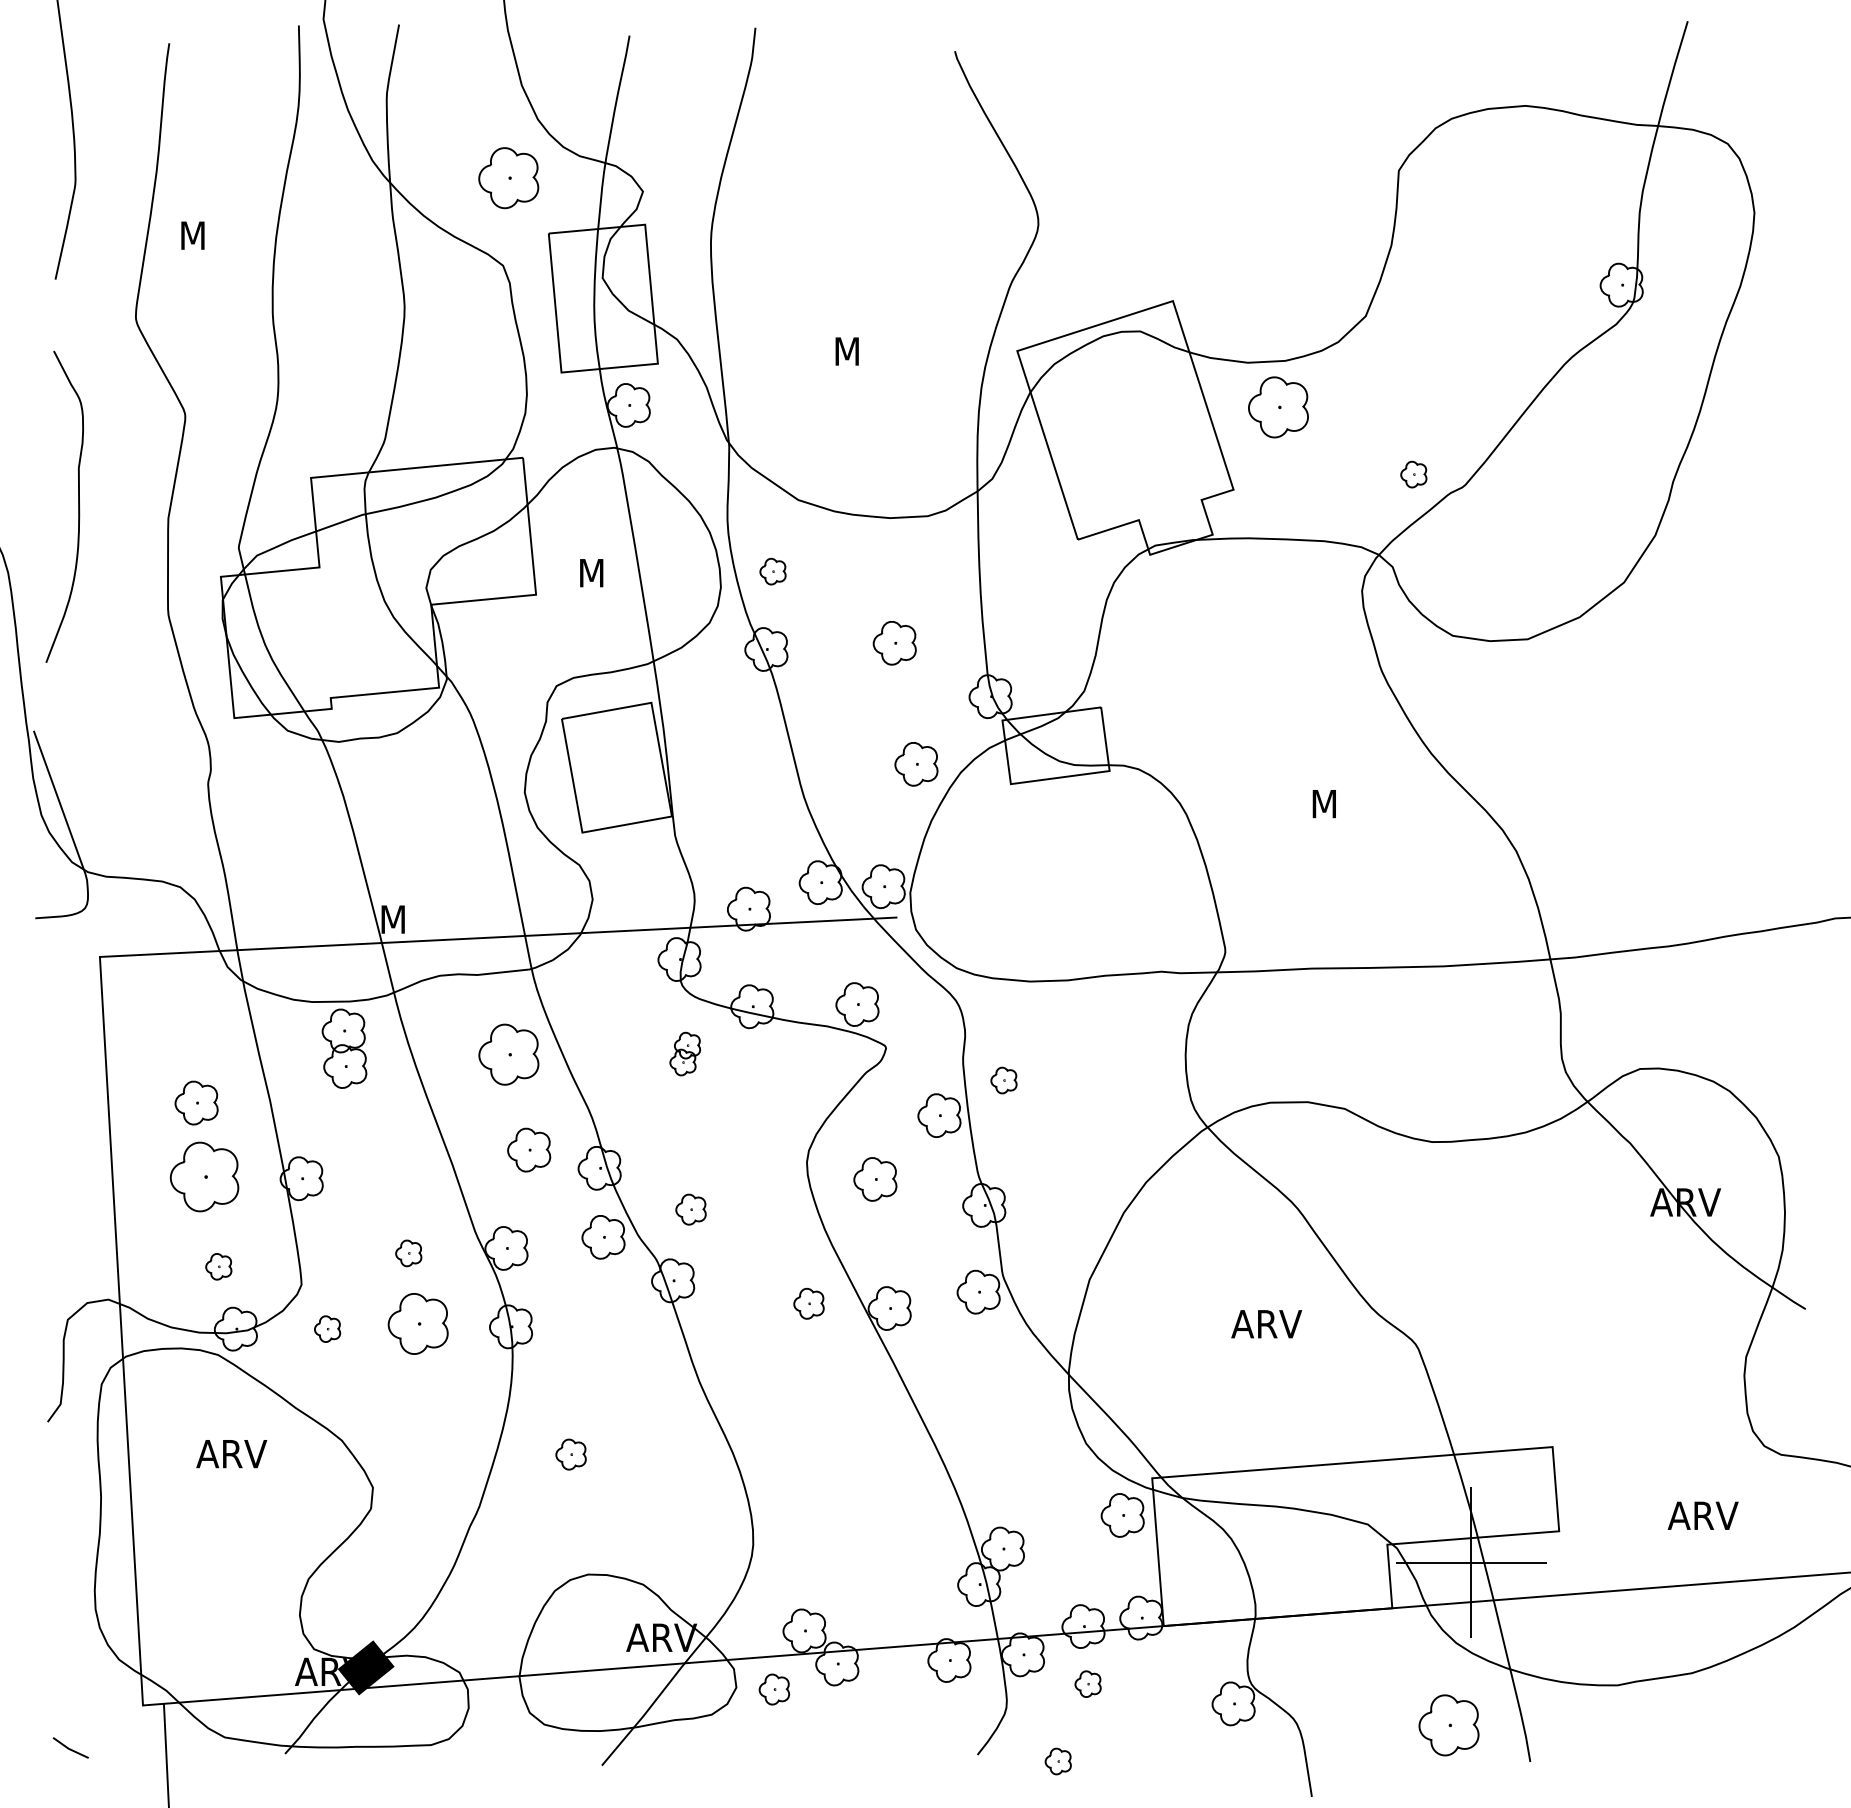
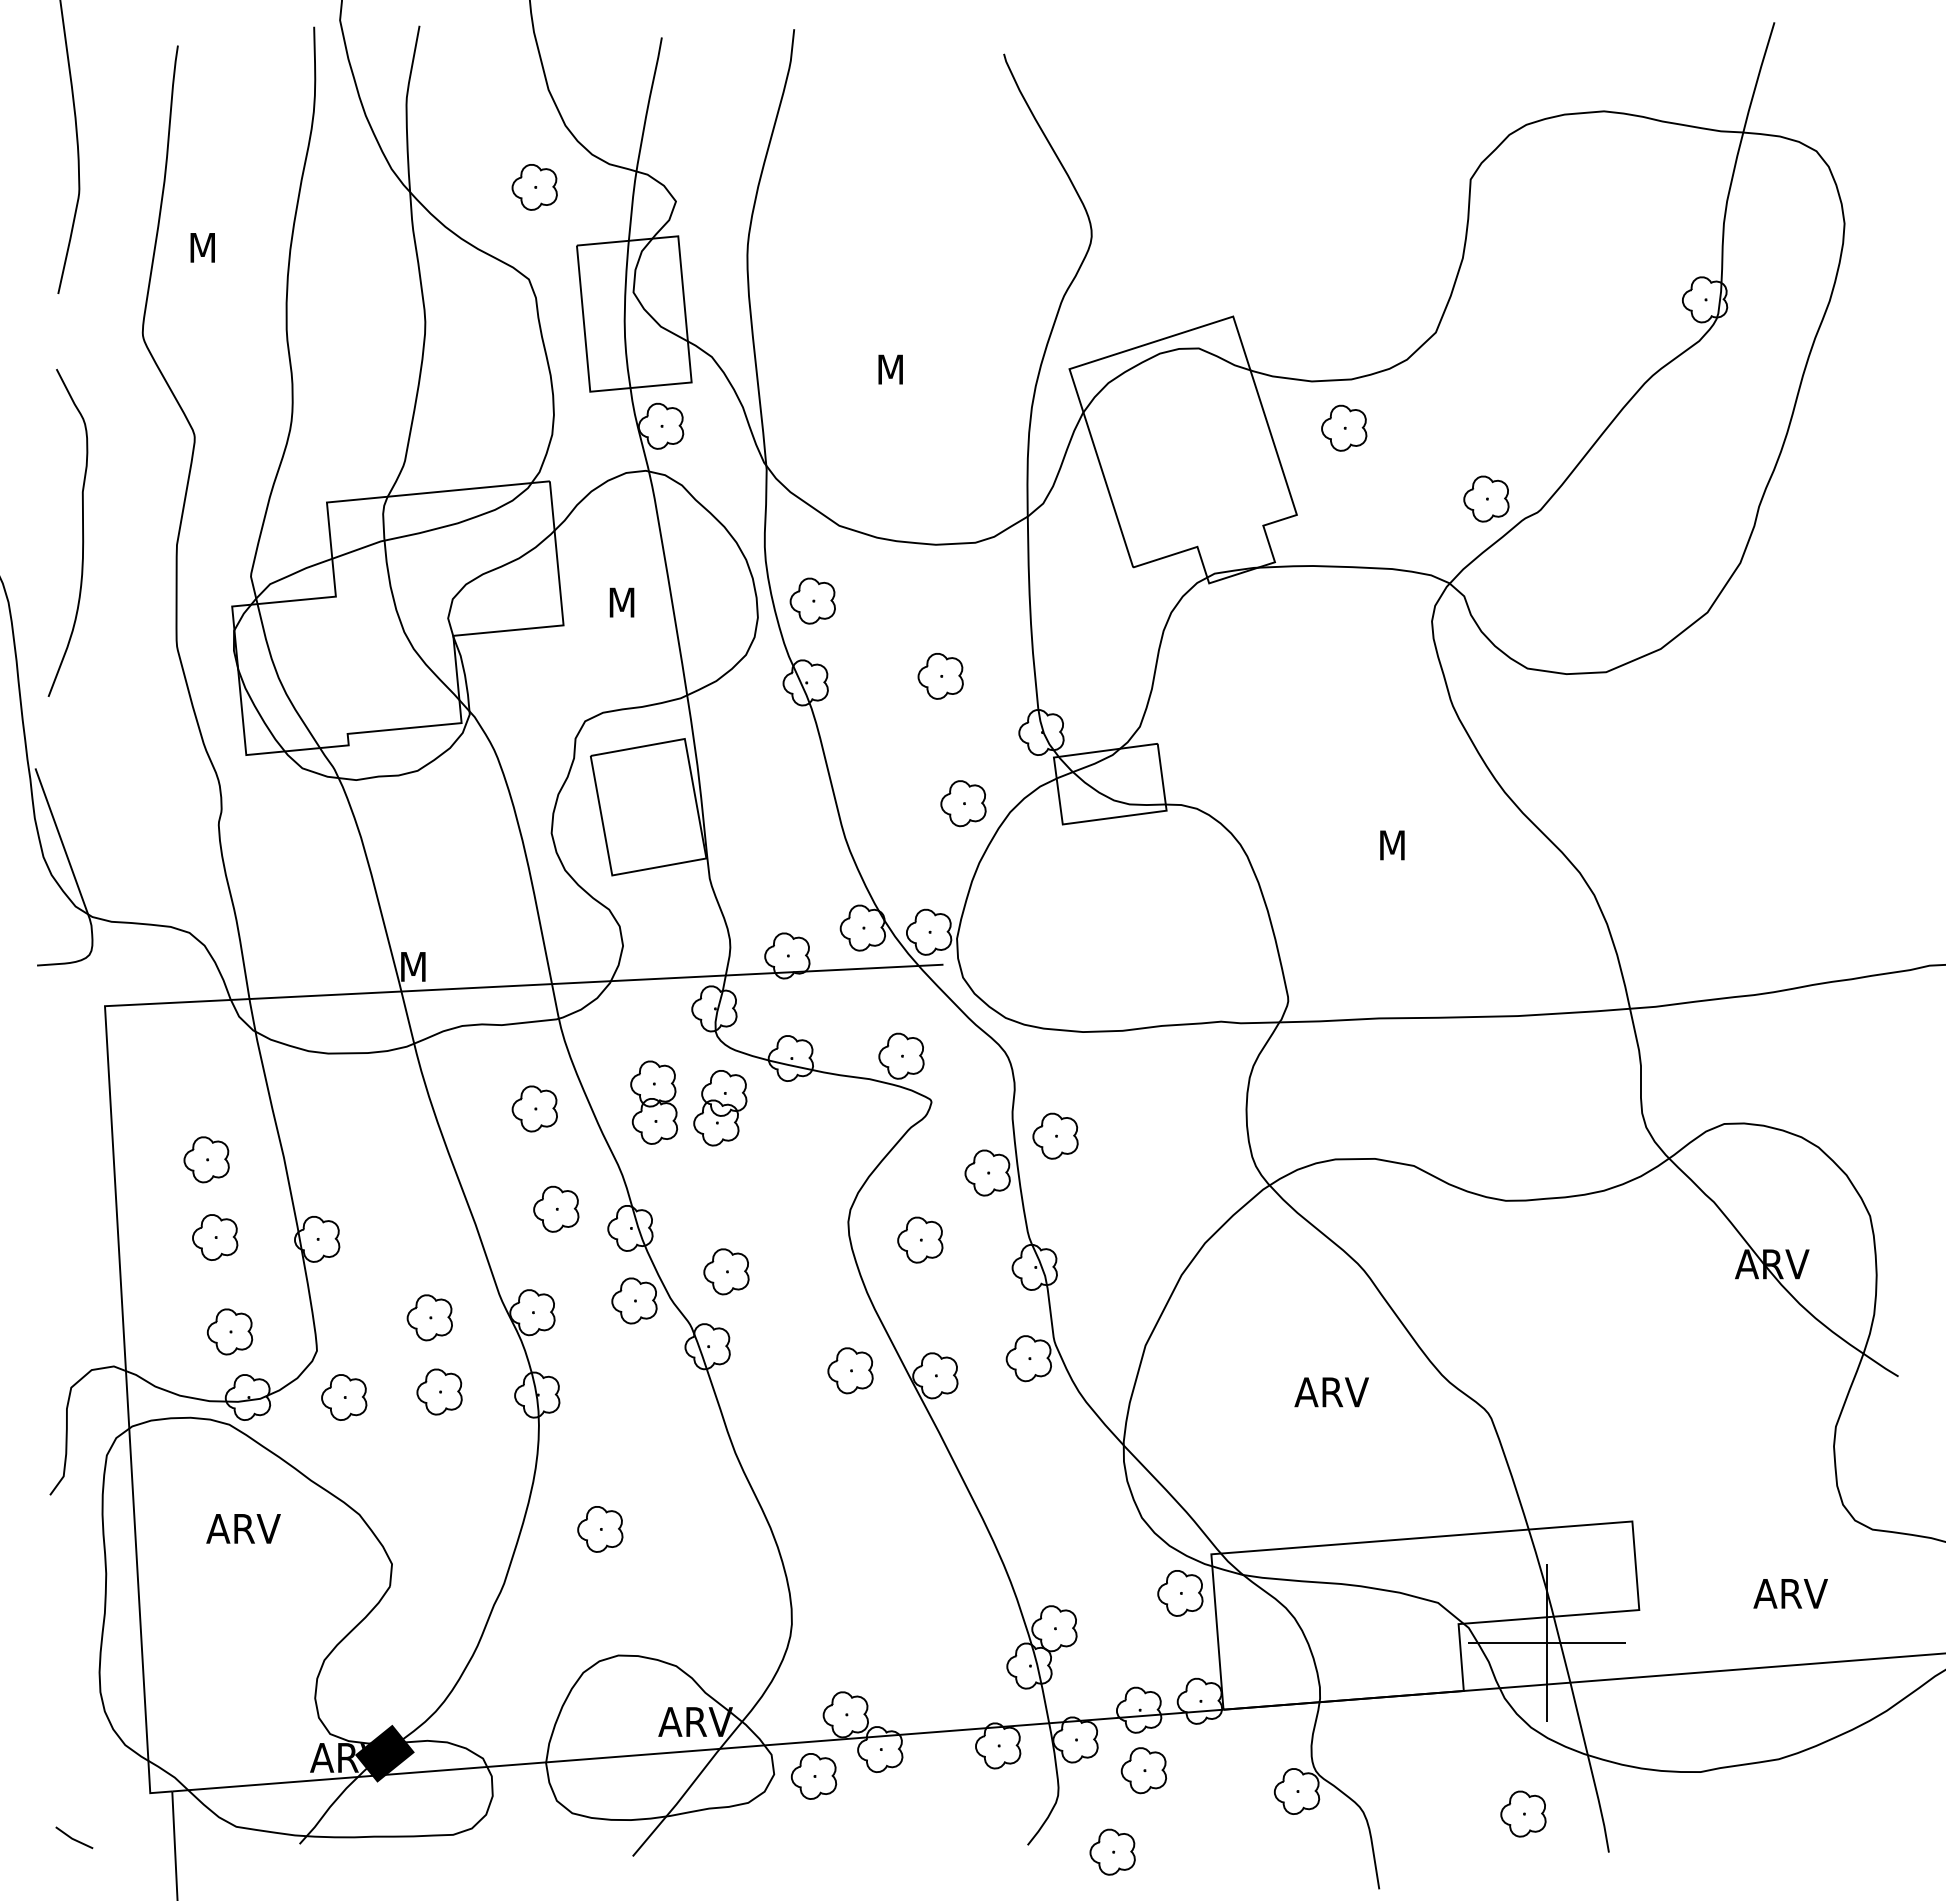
part: (508, 178) -> (534, 187), size x0.71
part: (1278, 406) -> (1344, 427), size x0.71
part: (1413, 474) -> (1486, 498), size x1.67
part: (772, 571) -> (812, 600), size x1.67
part: (344, 1048) -> (654, 1102), moved
part: (508, 1054) -> (534, 1108), size x0.71
part: (685, 1054) -> (720, 1108), size x1.67
part: (1003, 1079) -> (1055, 1135), size x1.67
part: (205, 1176) -> (215, 1237), size x0.62
part: (691, 1209) -> (726, 1271), size x1.43
part: (408, 1253) -> (429, 1317), size x1.67
part: (218, 1266) -> (229, 1331), size x1.67
part: (808, 1303) -> (850, 1370), size x1.43
part: (418, 1323) -> (439, 1391), size x0.71
part: (327, 1329) -> (344, 1397), size x1.67
part: (571, 1454) -> (600, 1529), size x1.43
part: (1087, 1683) -> (1143, 1770), size x1.67
part: (774, 1689) -> (814, 1776), size x1.43
part: (1449, 1724) -> (1523, 1813), size x0.71
part: (1058, 1760) -> (1112, 1851), size x1.67

